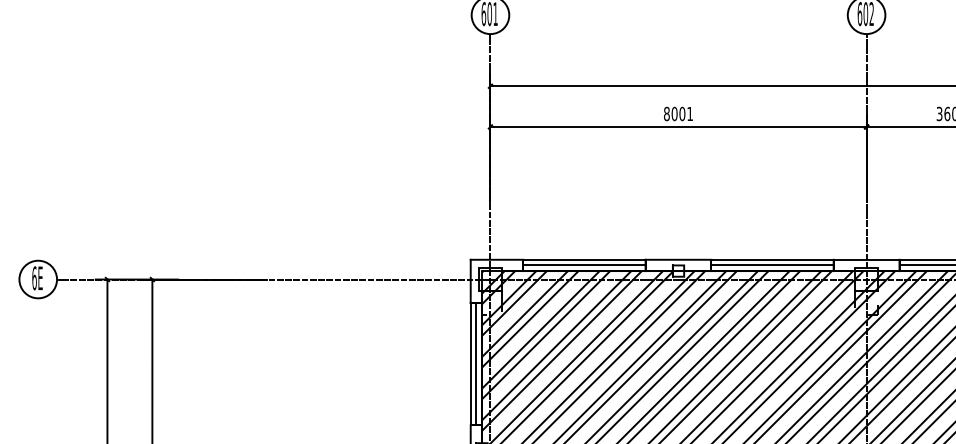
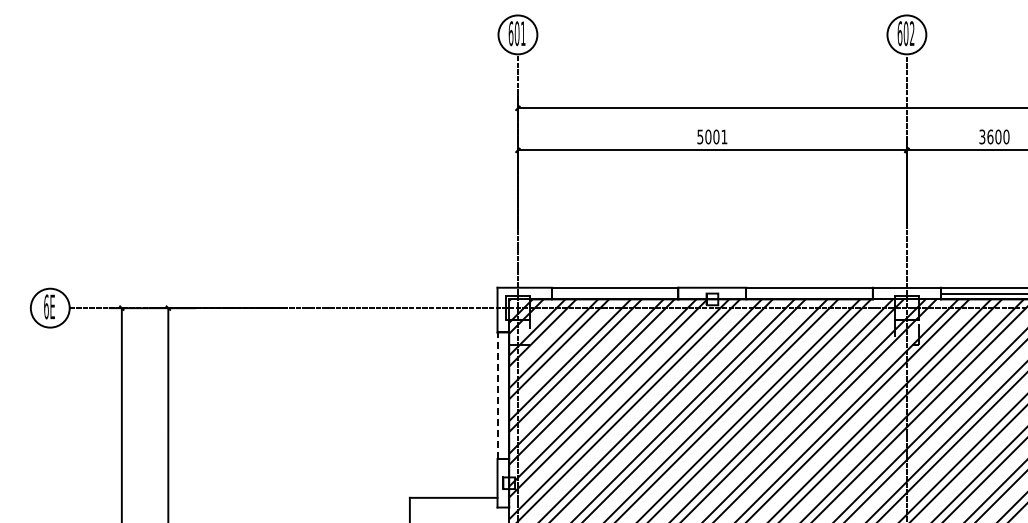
text: (667, 113) -> (700, 136), 8001 -> 5001
line: (583, 265) -> (614, 293), removed
line: (772, 265) -> (809, 293), removed
line: (470, 363) -> (497, 395), solid -> dashed
line: (476, 363) -> (503, 395), removed

